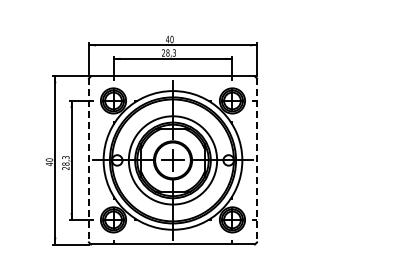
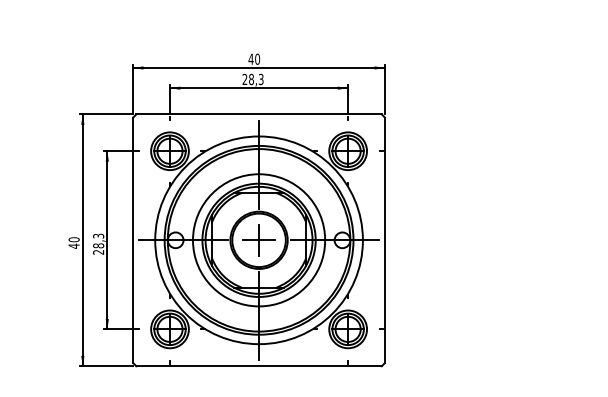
line: (88, 160) -> (132, 240), dashed -> solid
line: (257, 160) -> (385, 240), dashed -> solid

